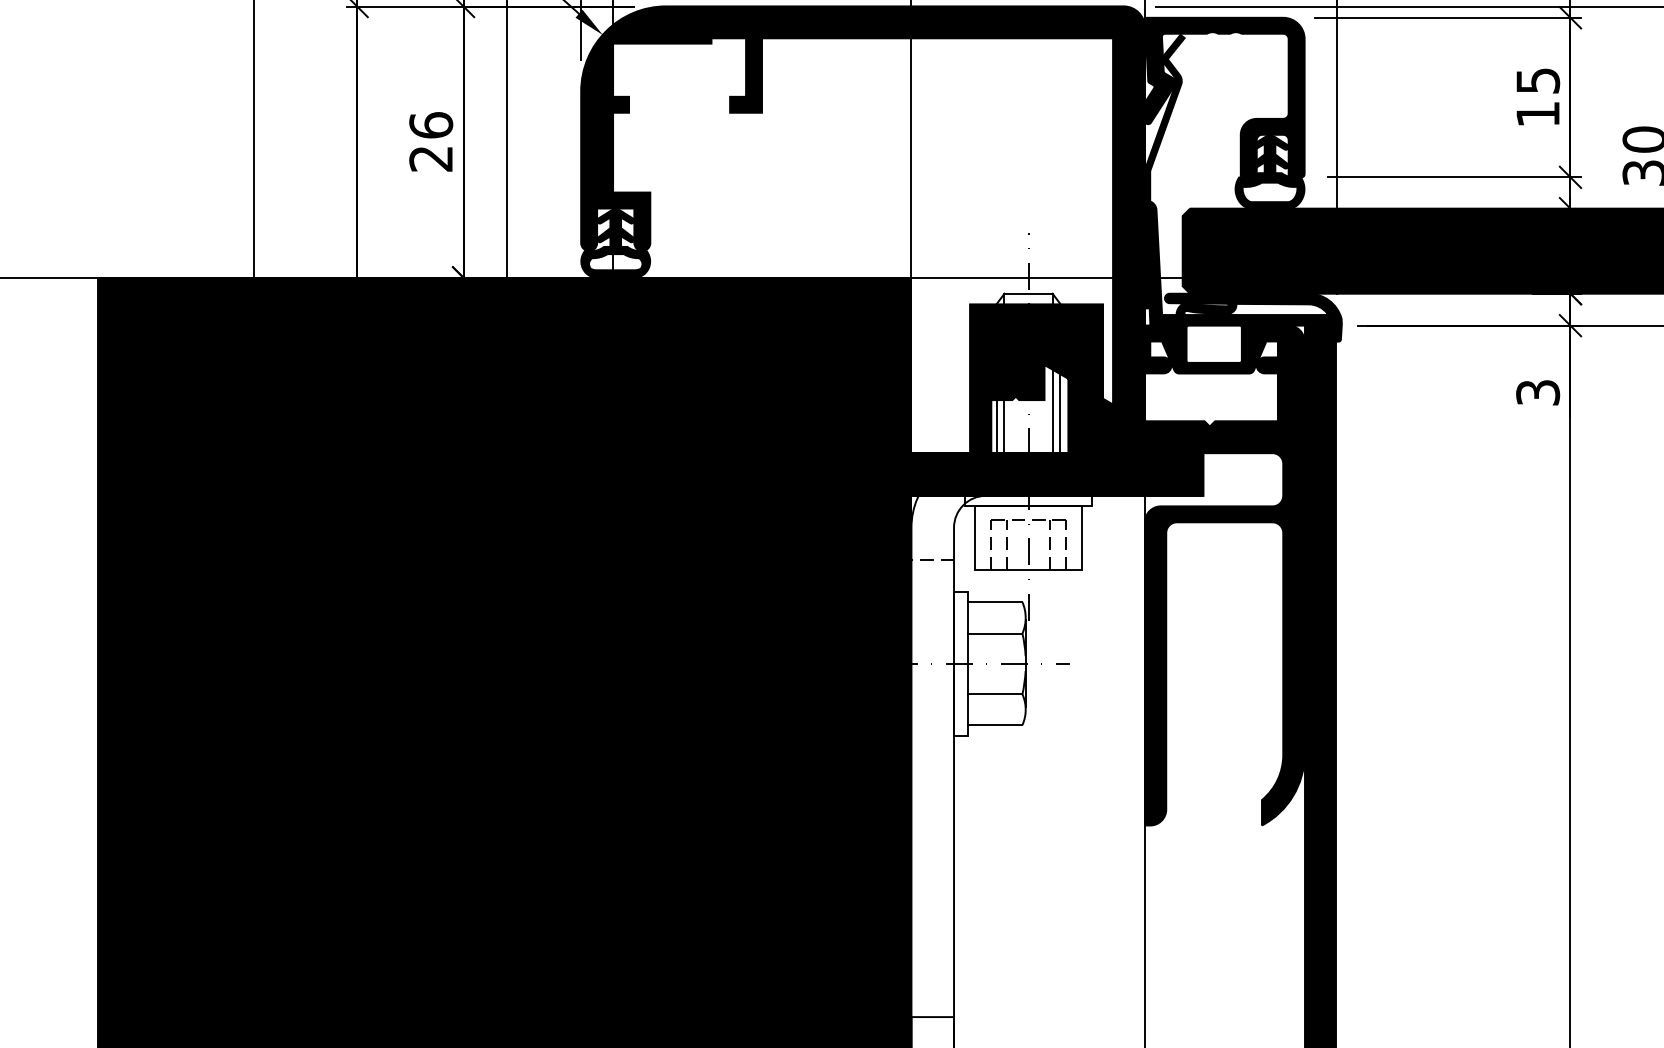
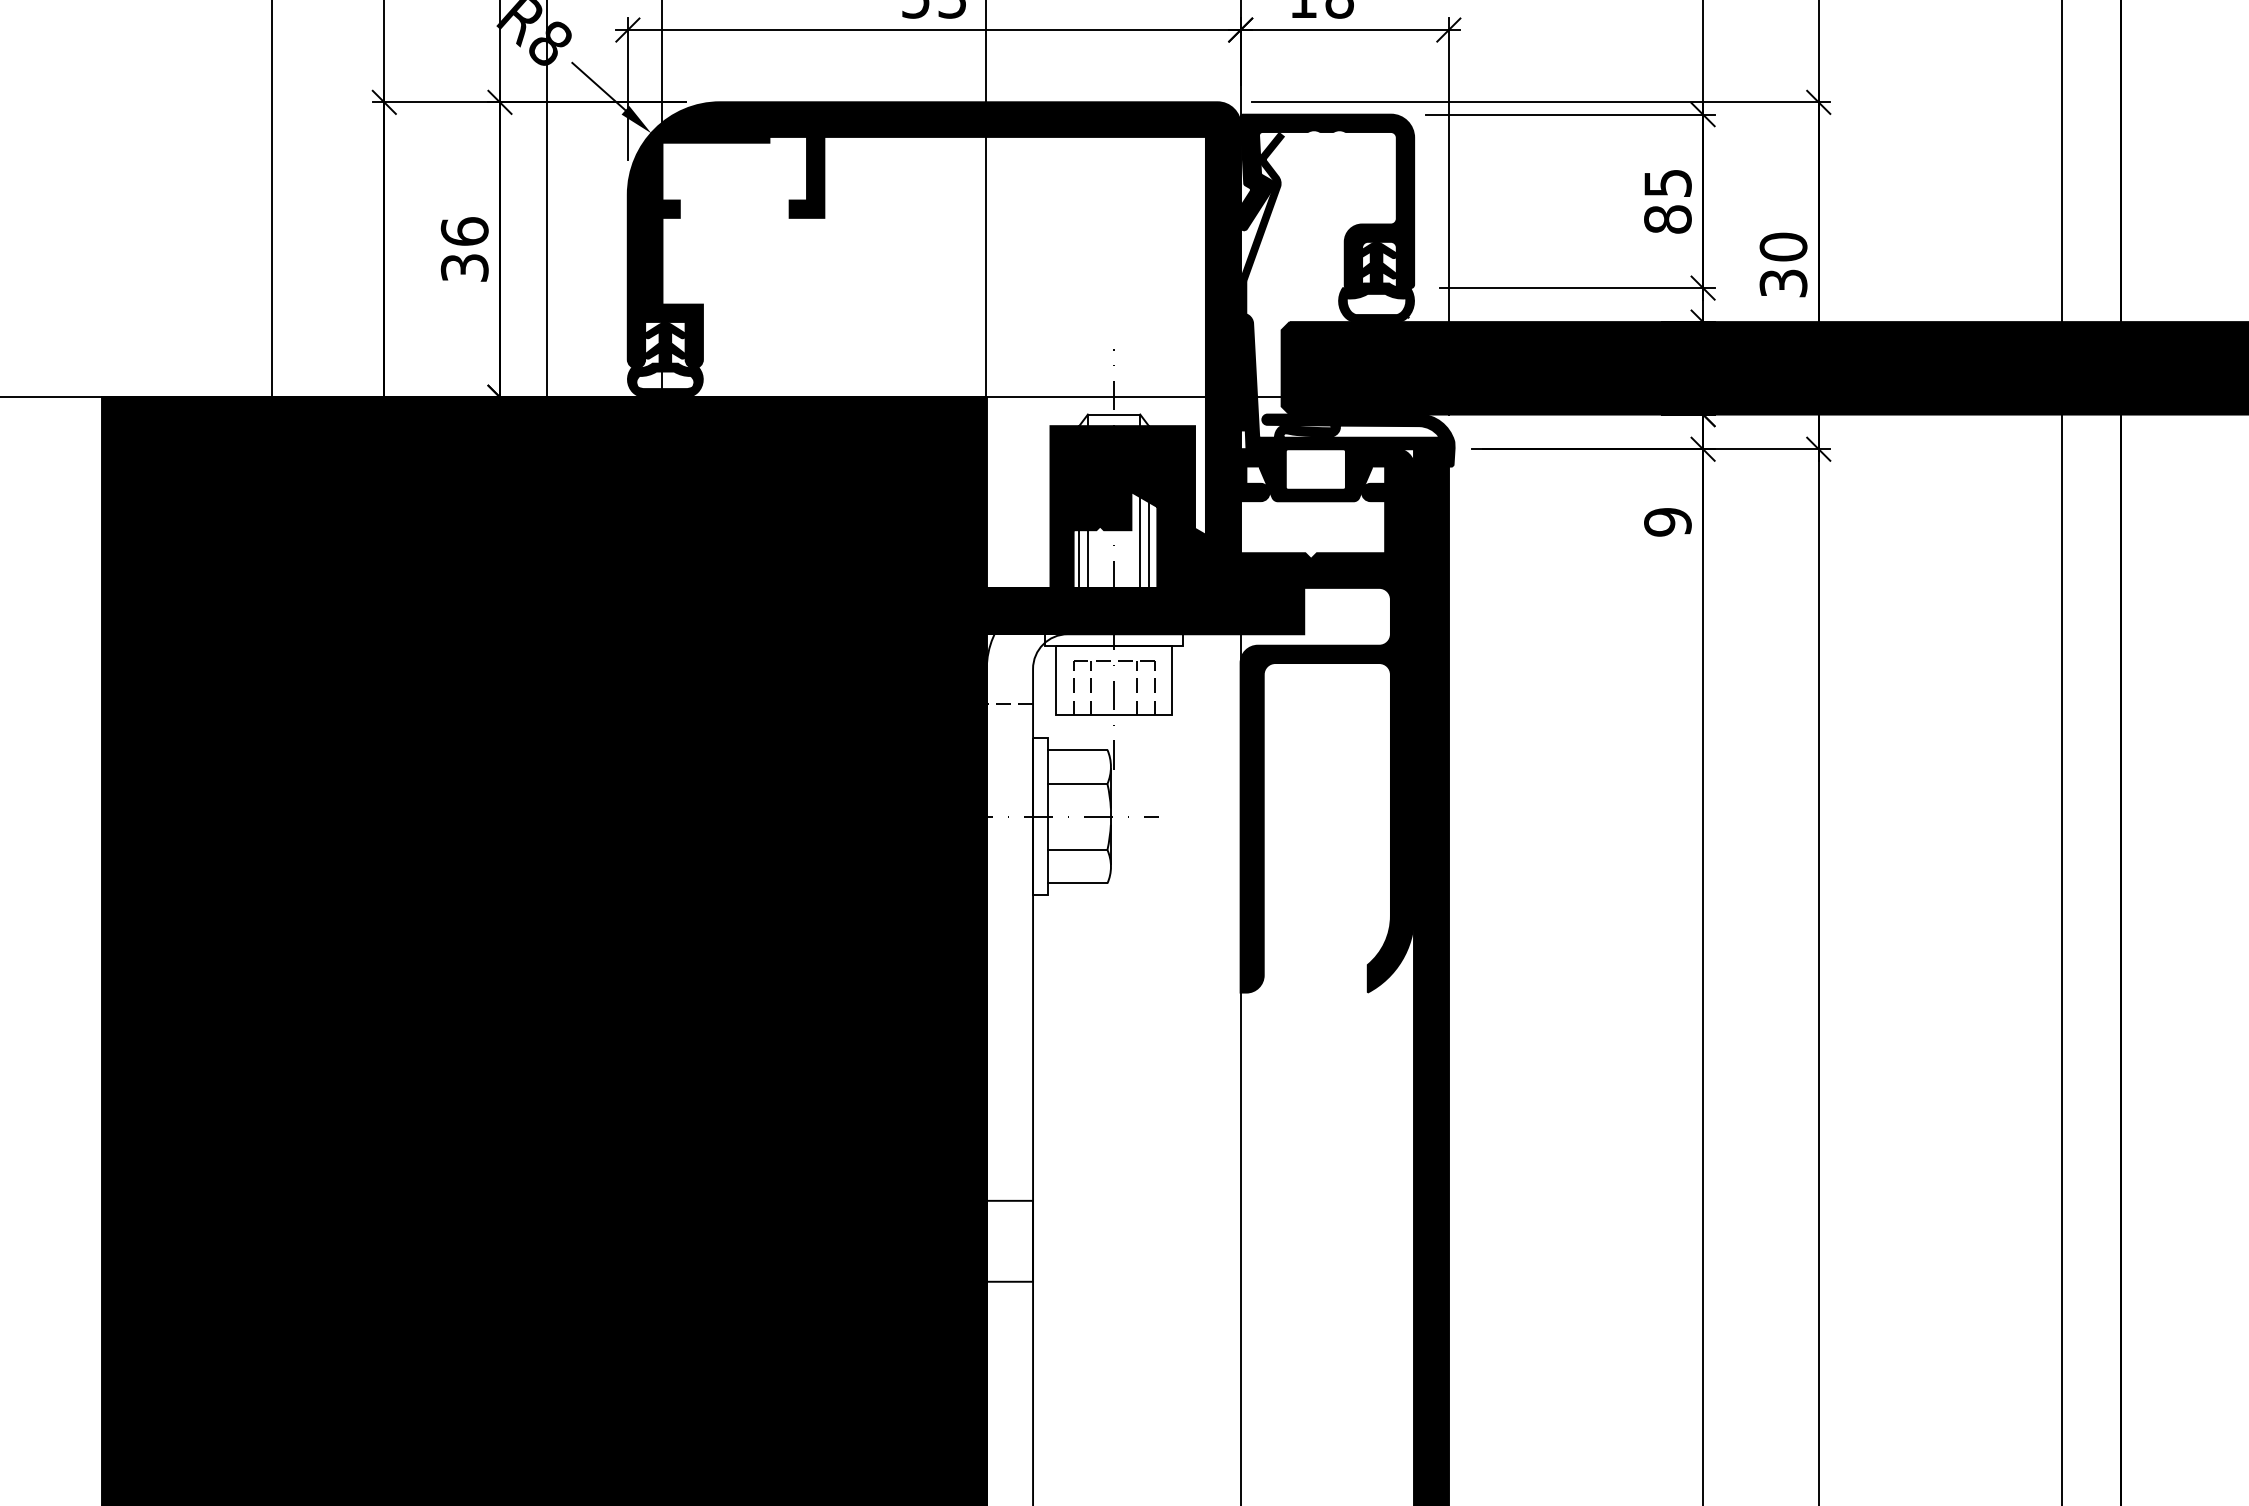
text: (1537, 114) -> (1667, 219), 15 -> 85
text: (430, 158) -> (464, 267), 26 -> 36
text: (1537, 393) -> (1667, 522), 3 -> 9

